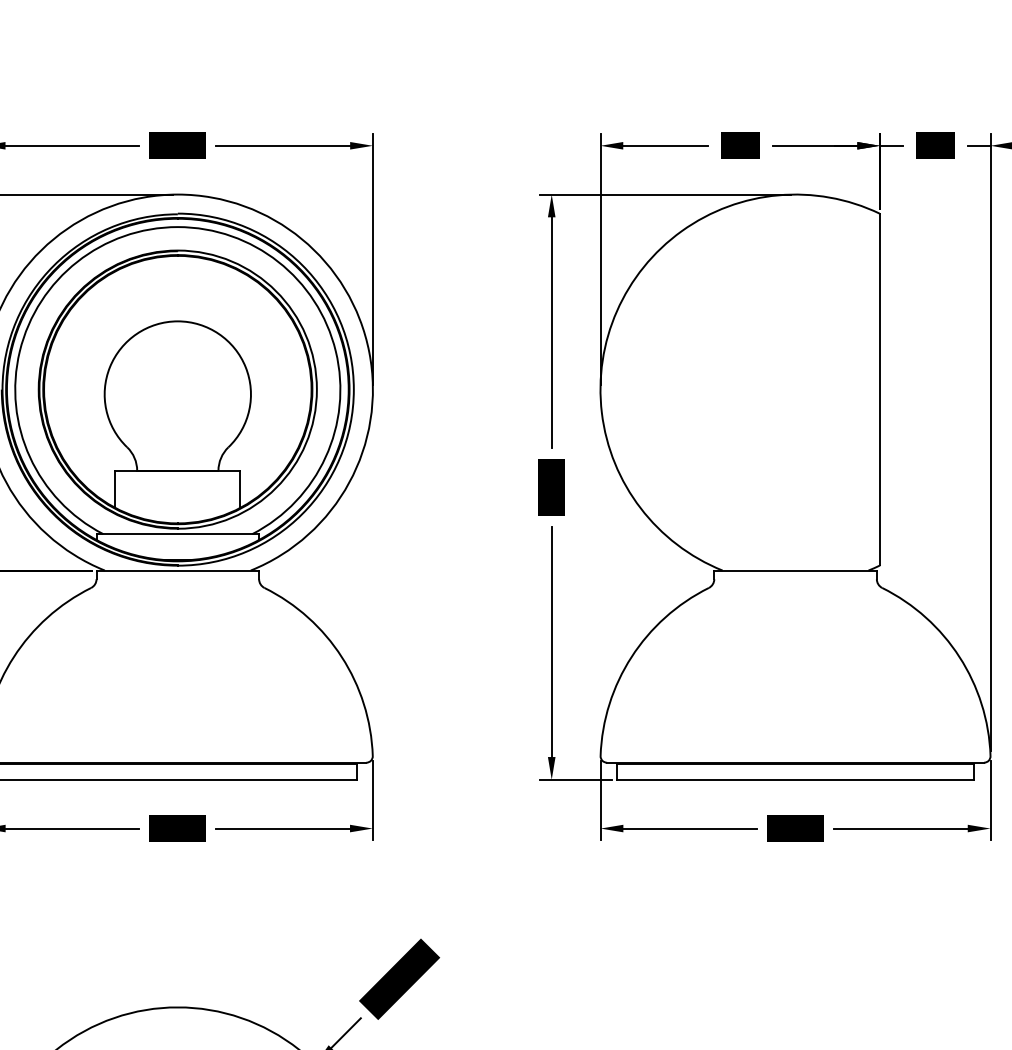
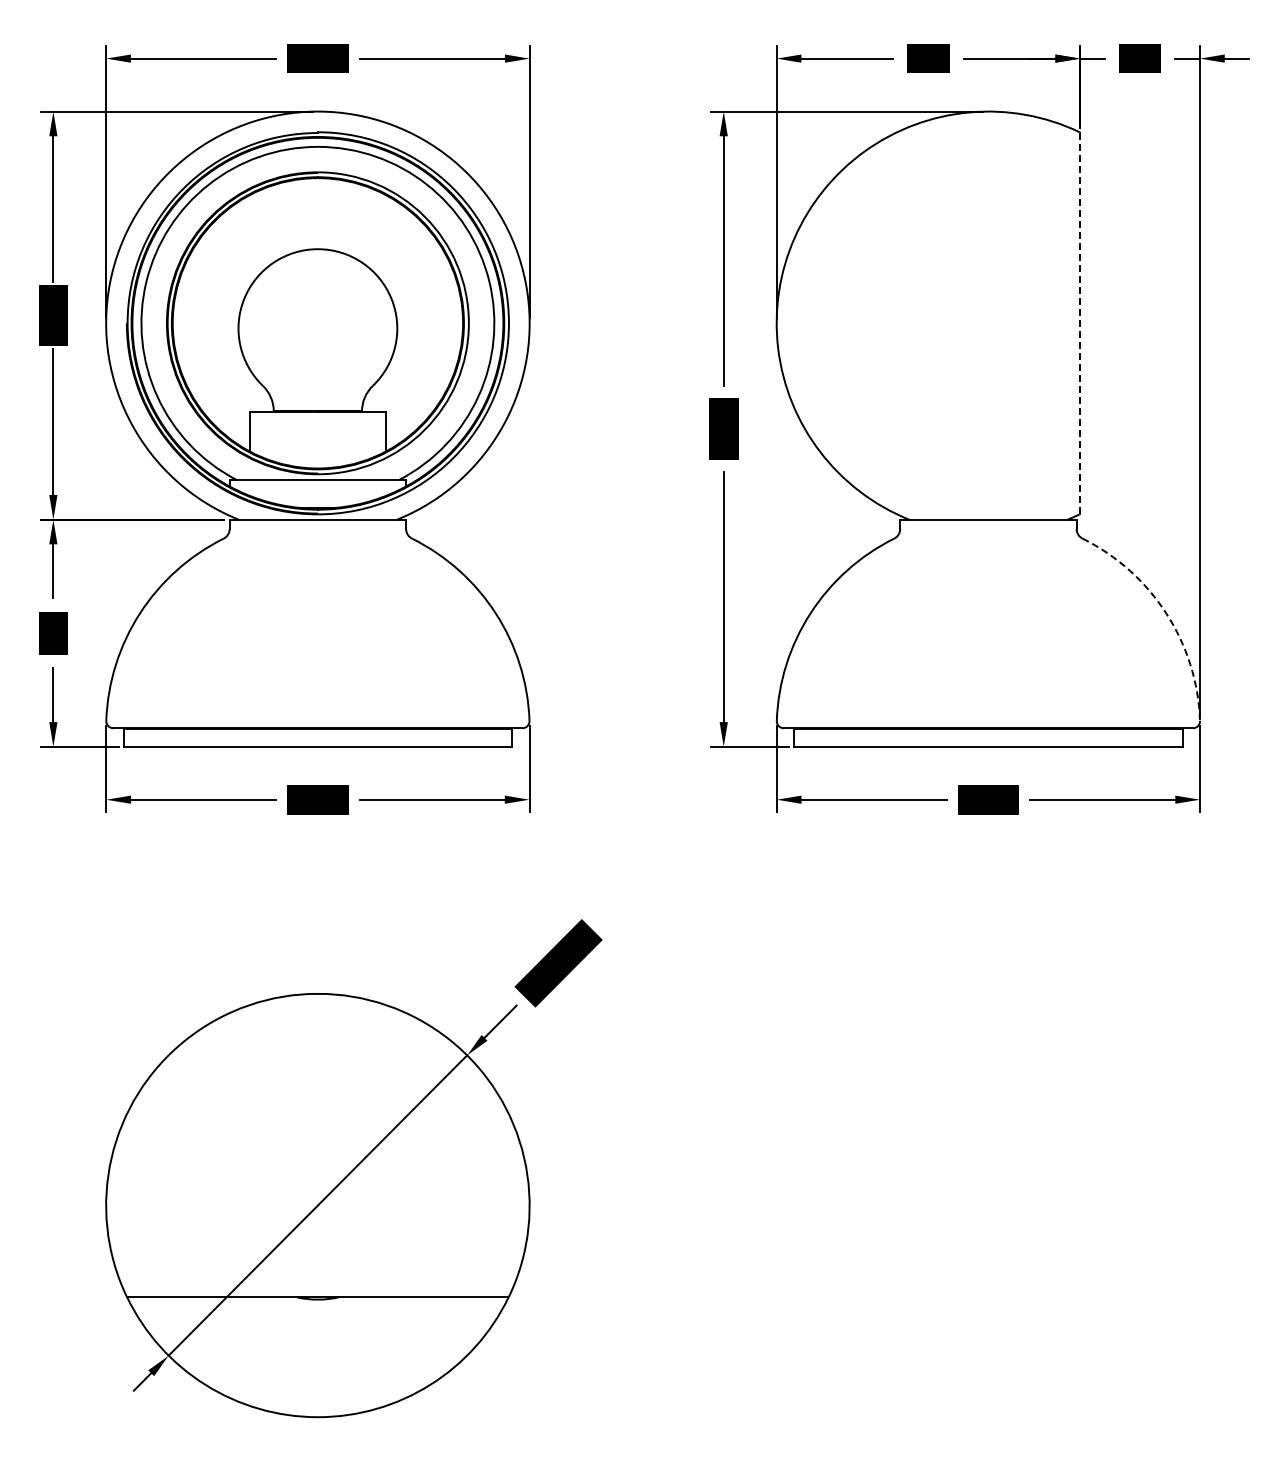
line: (880, 388) -> (1080, 322), solid -> dashed
arc: (959, 656) -> (1166, 613), solid -> dashed

